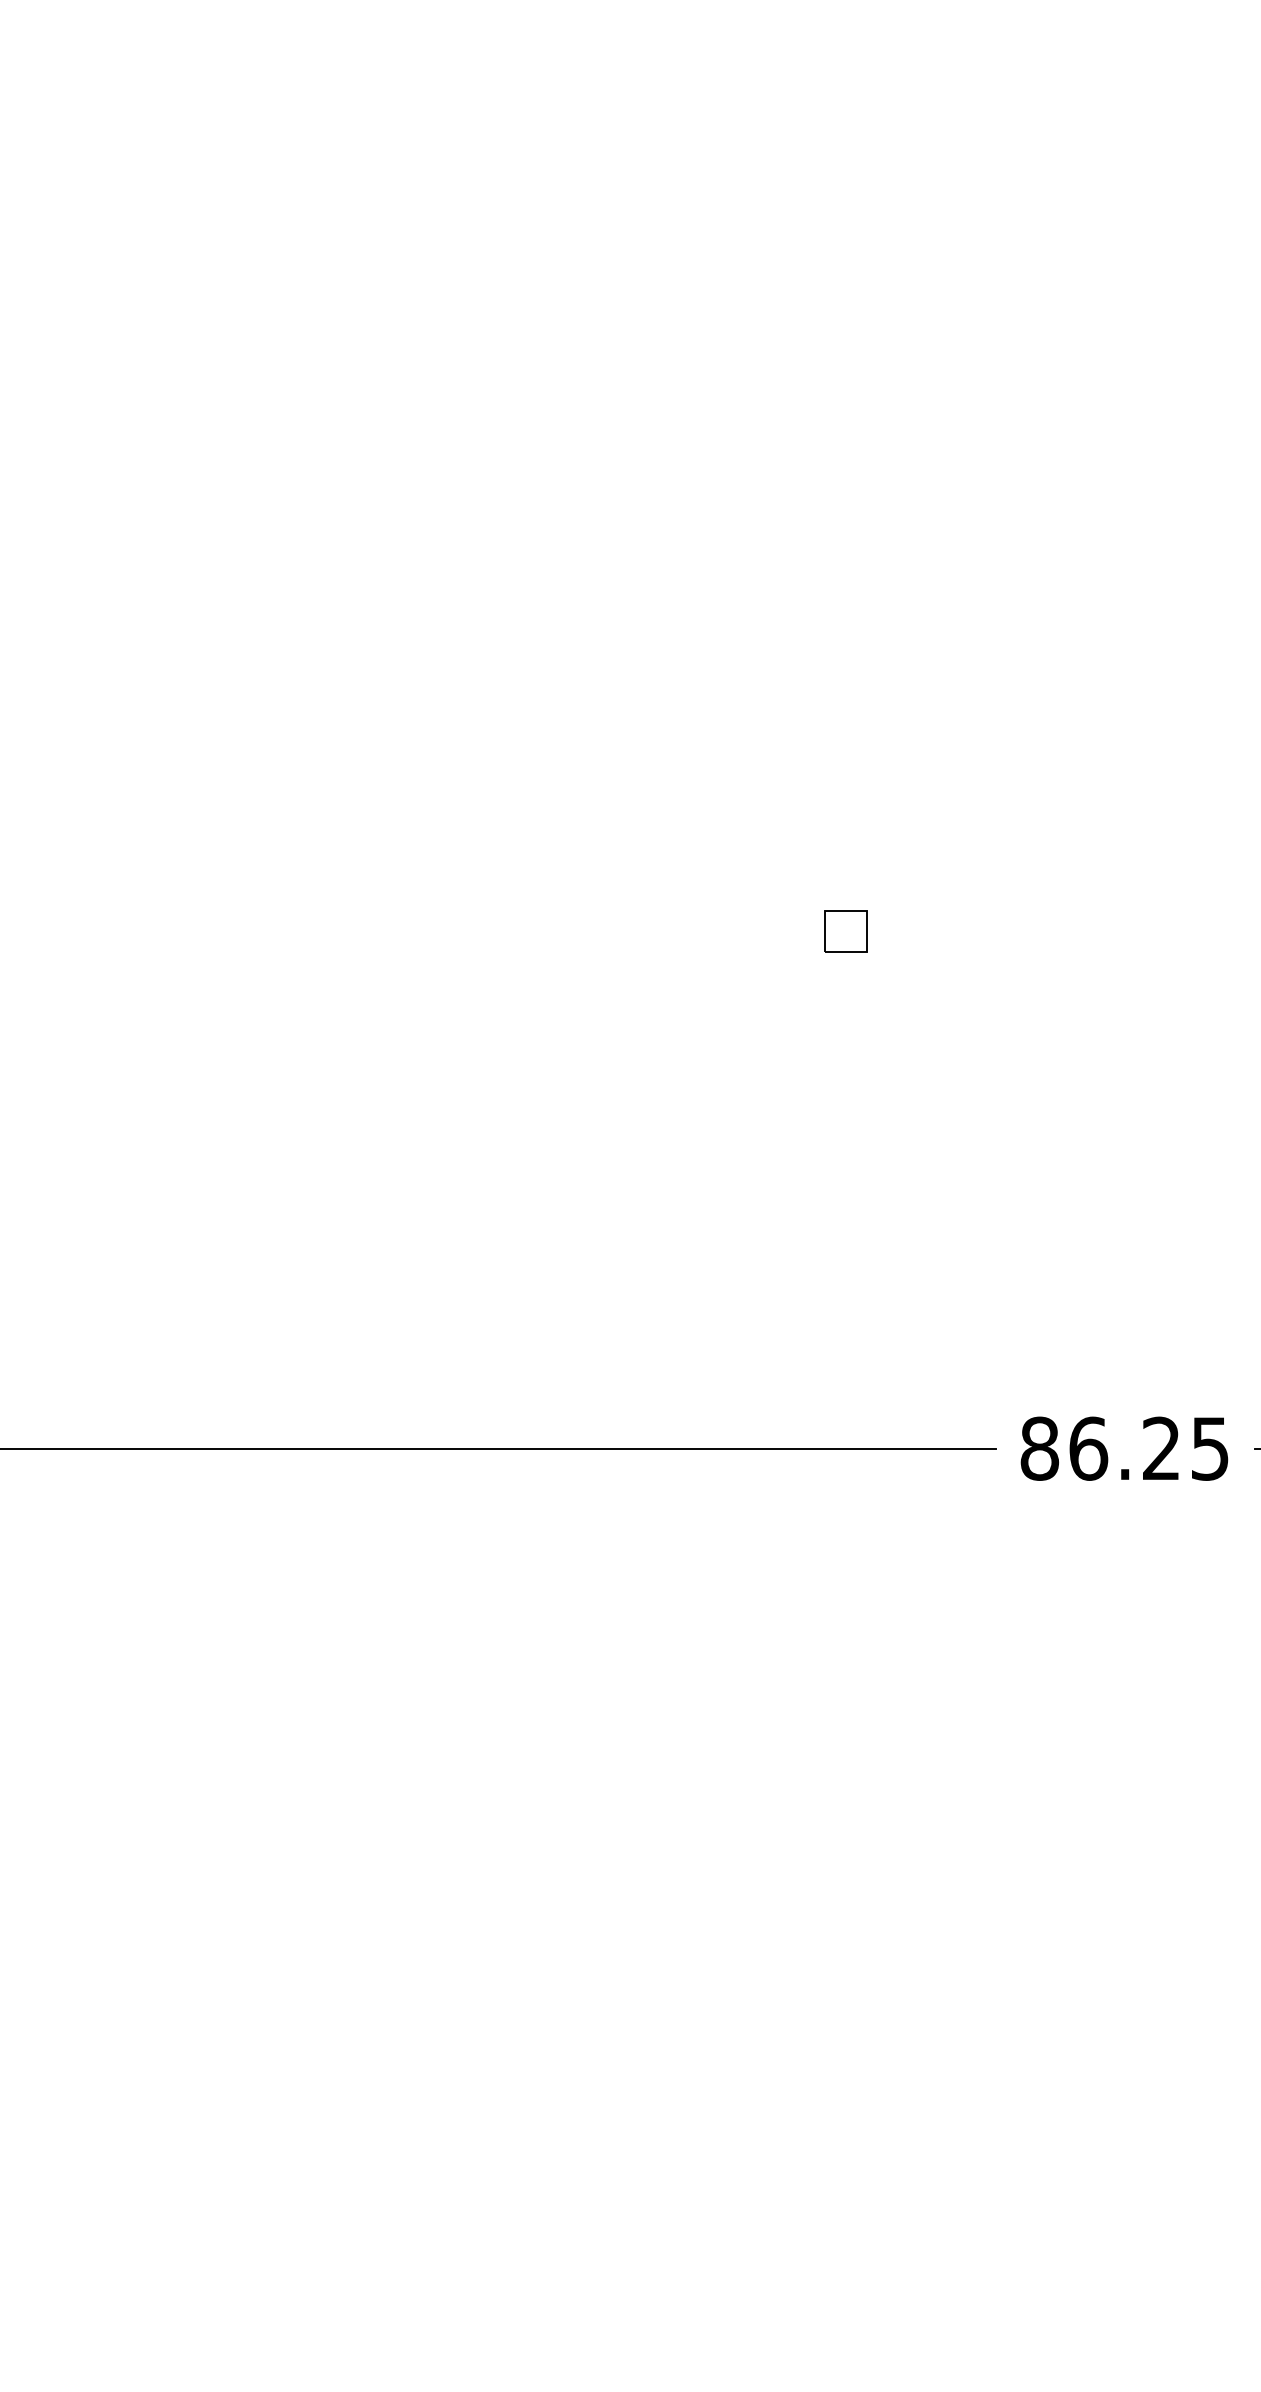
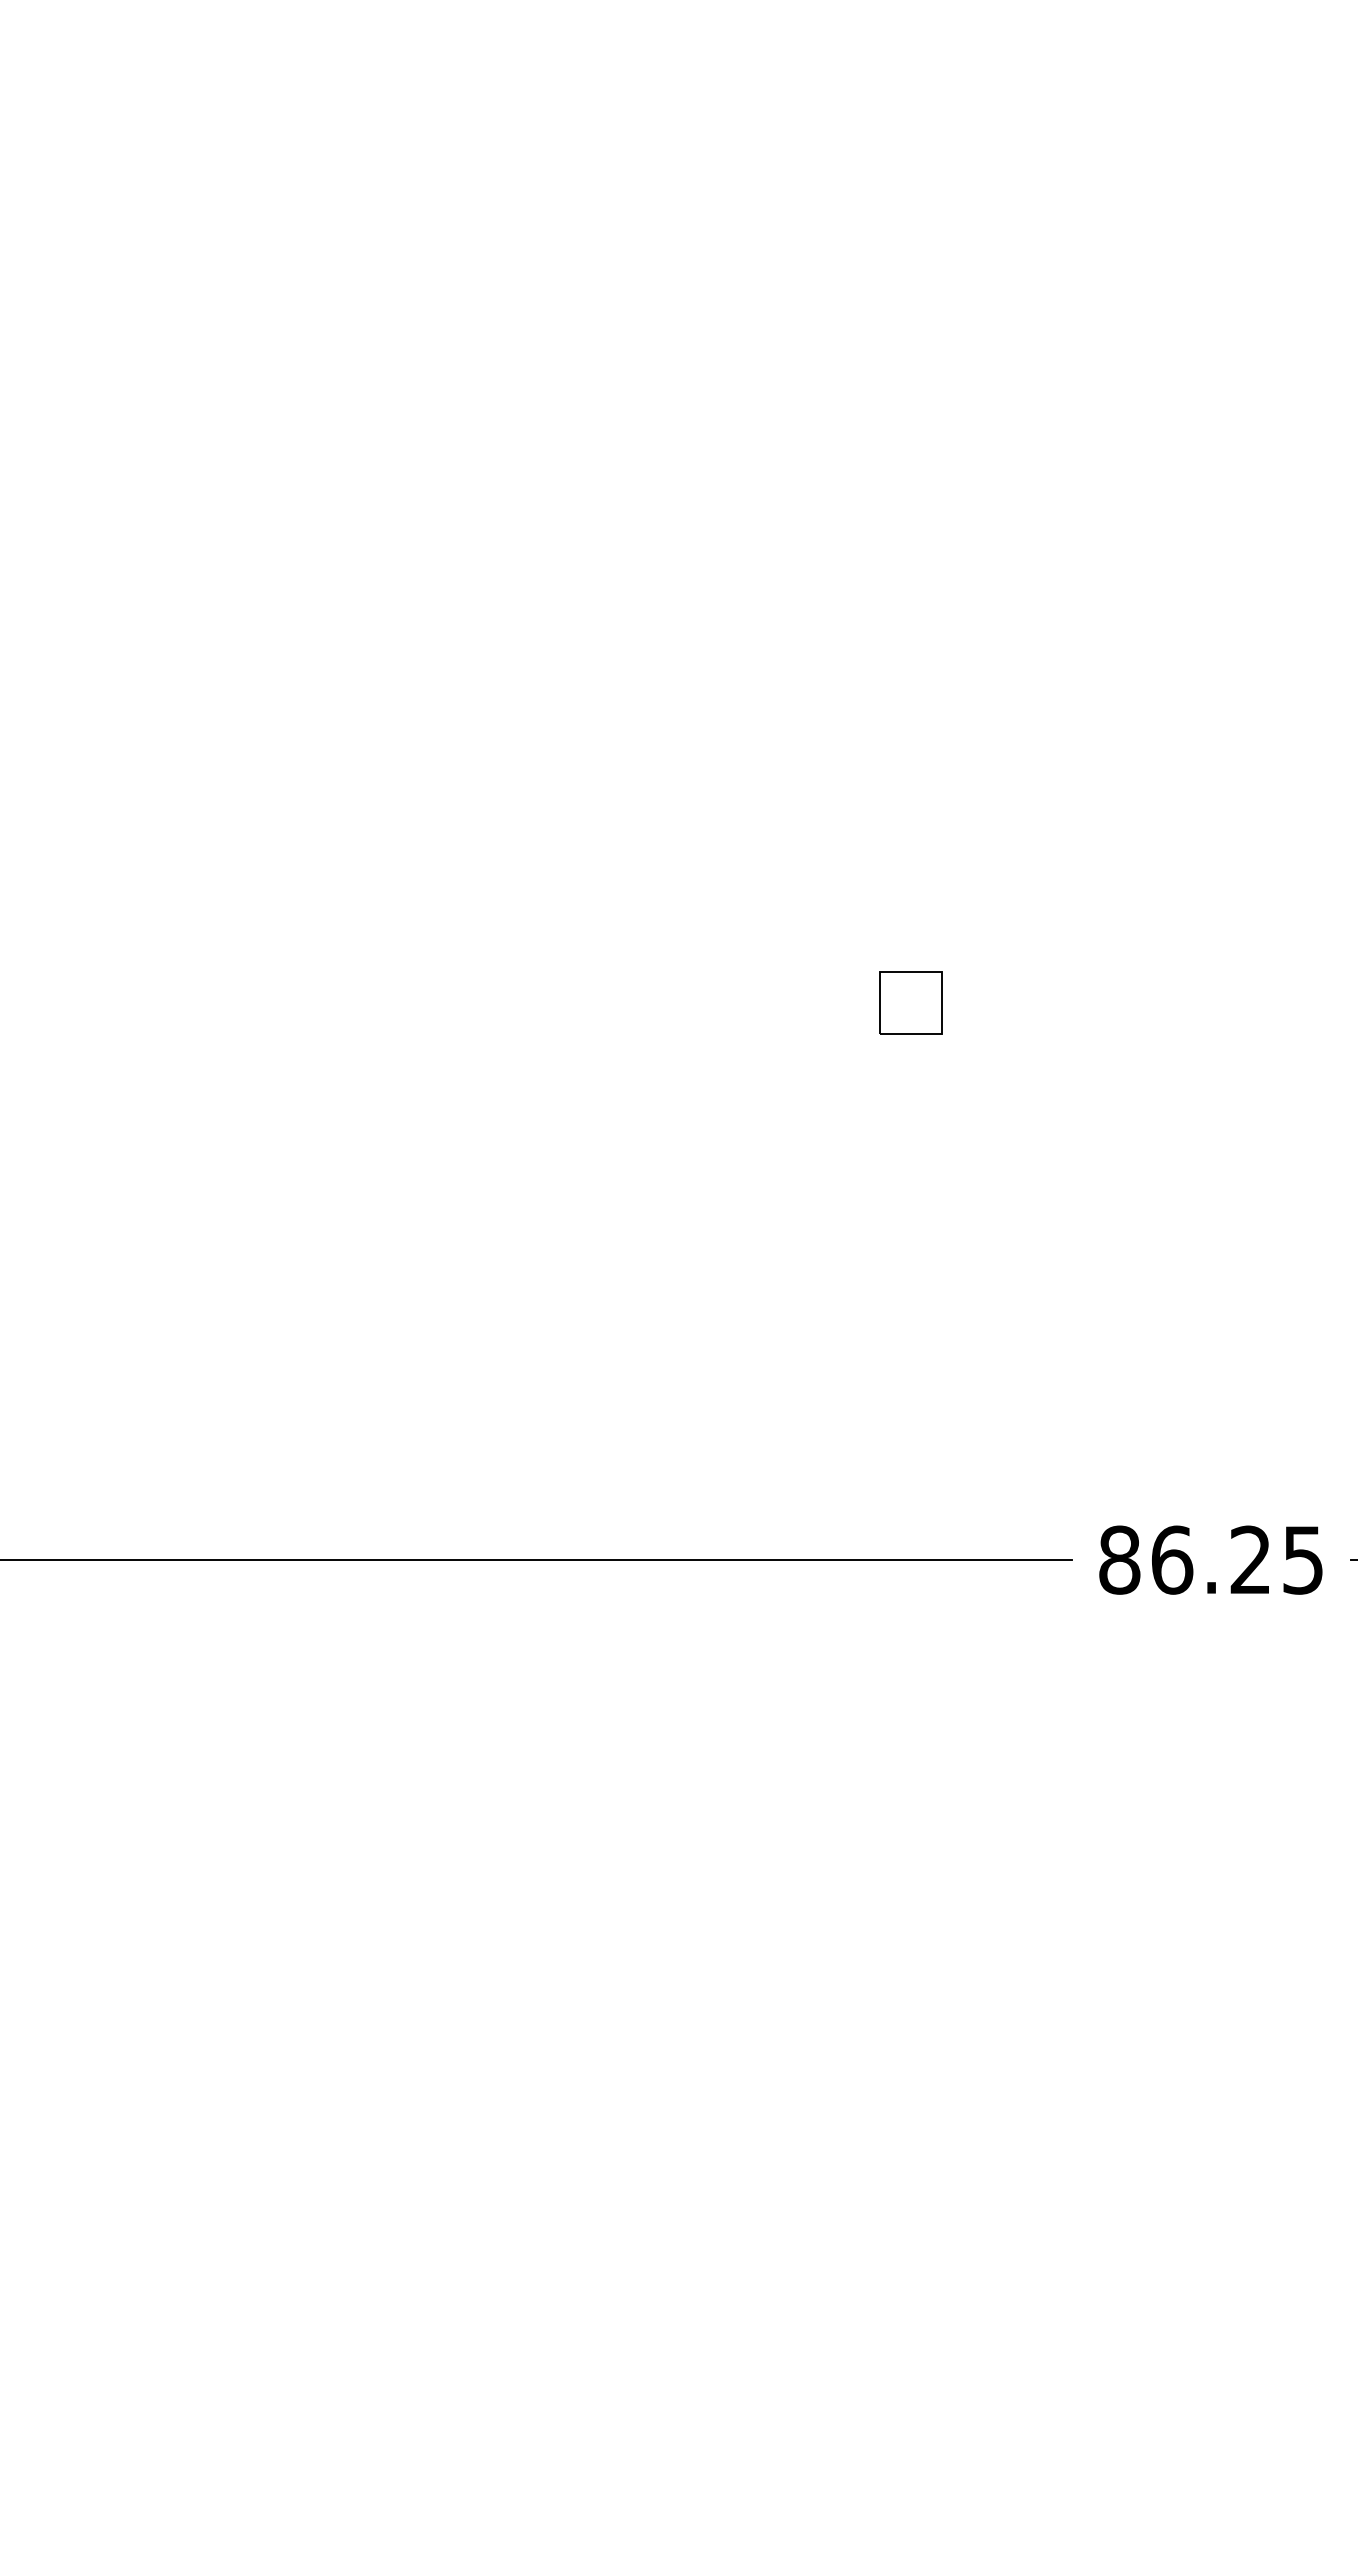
part: (845, 931) -> (910, 1003), size x1.4

